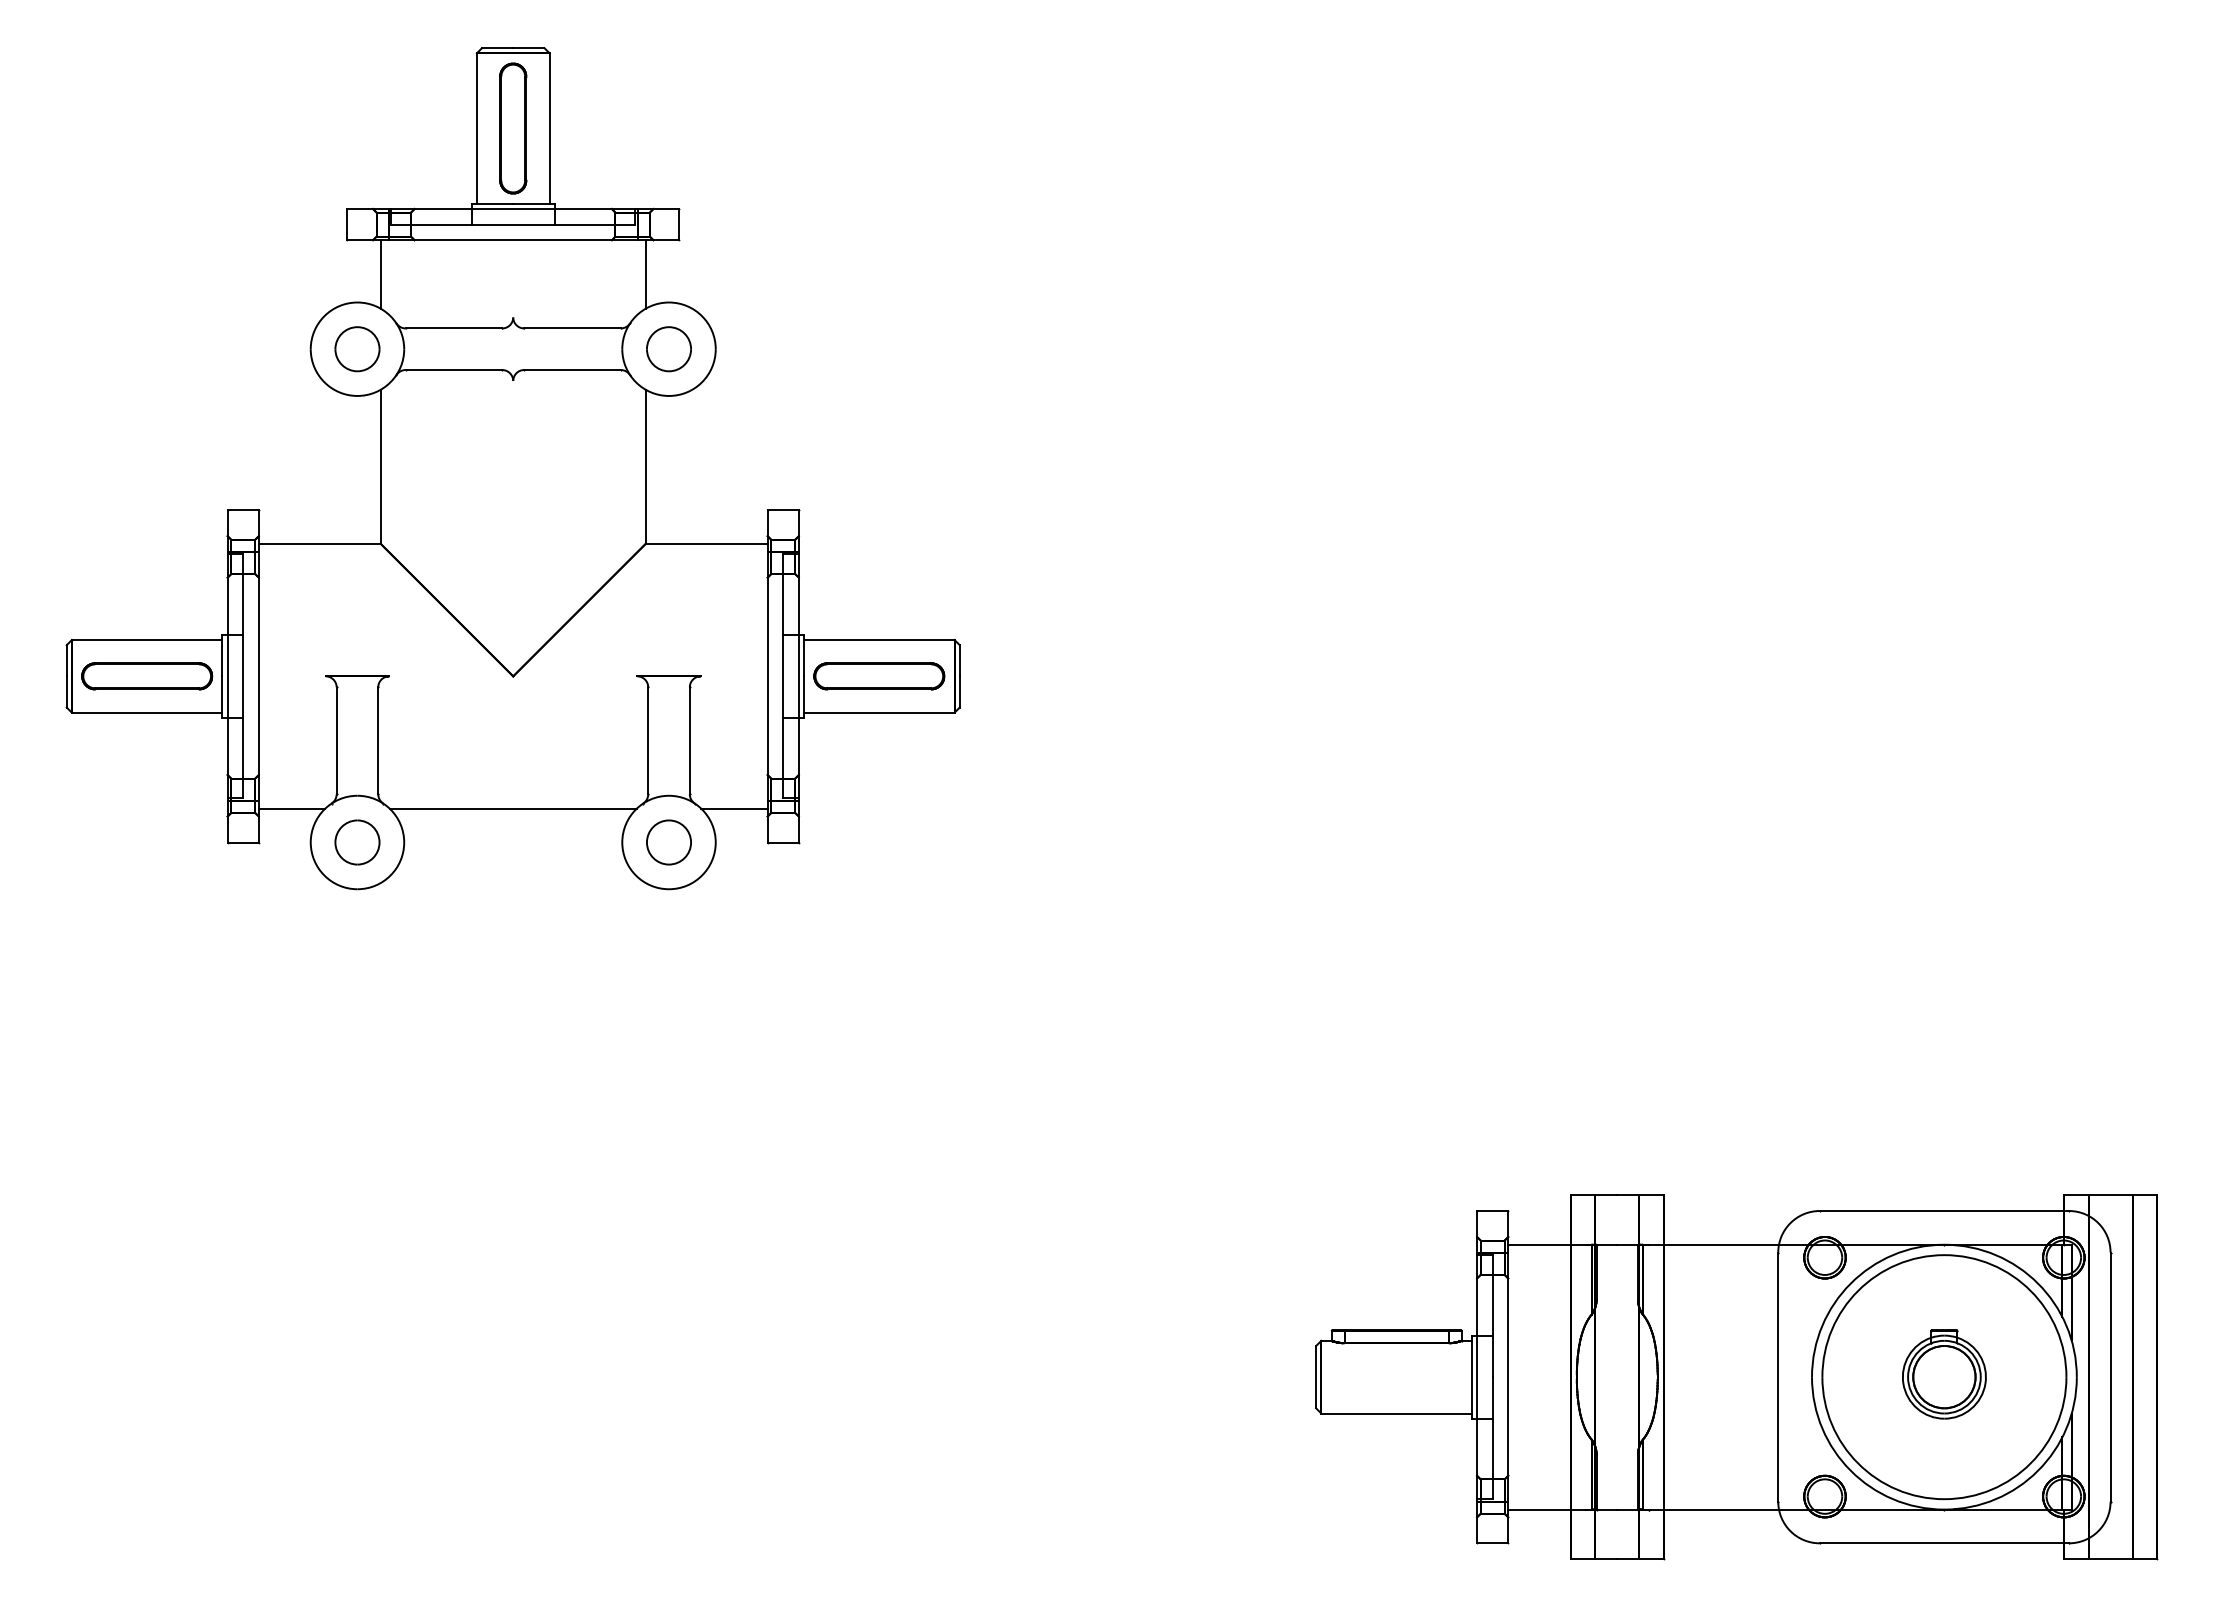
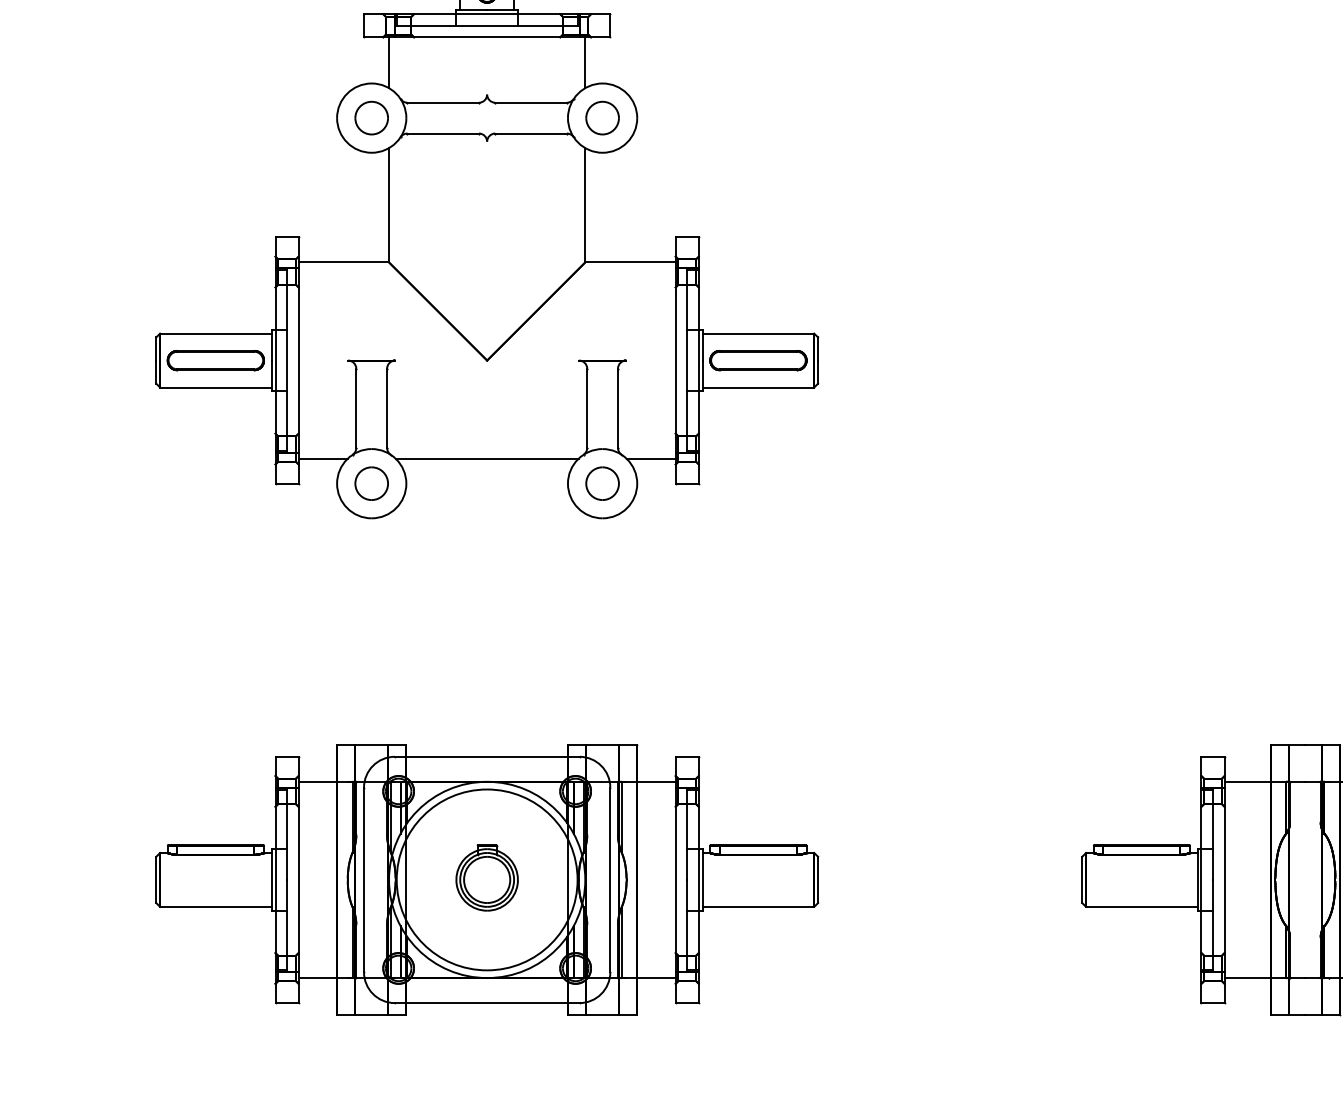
part: (512, 1376) -> (486, 879), added

